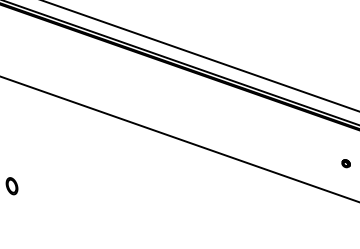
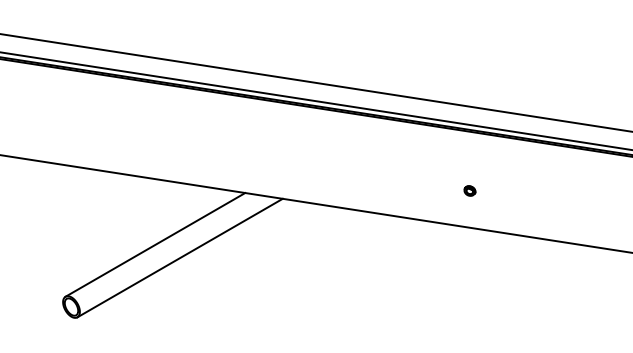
line: (79, 153) -> (155, 244), added
part: (345, 163) -> (469, 190), moved
line: (94, 165) -> (179, 257), added

